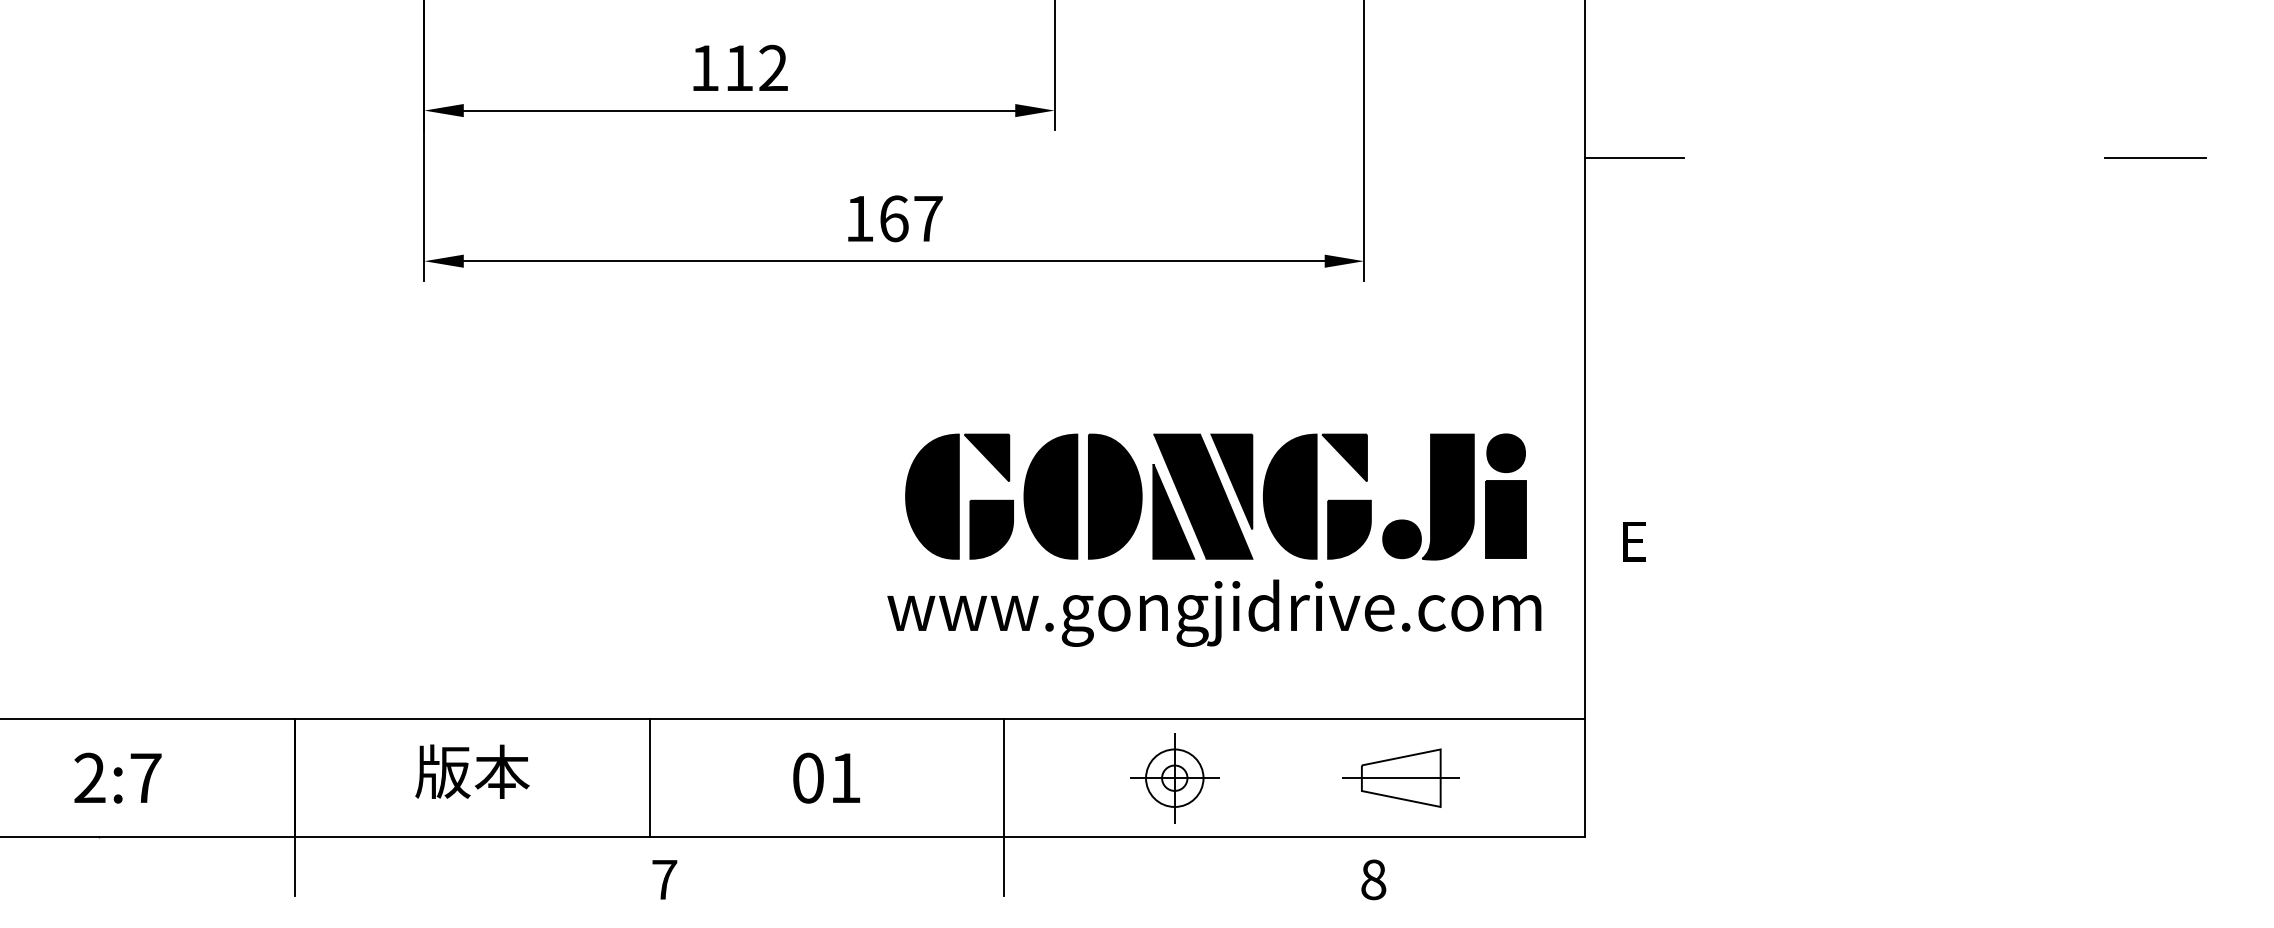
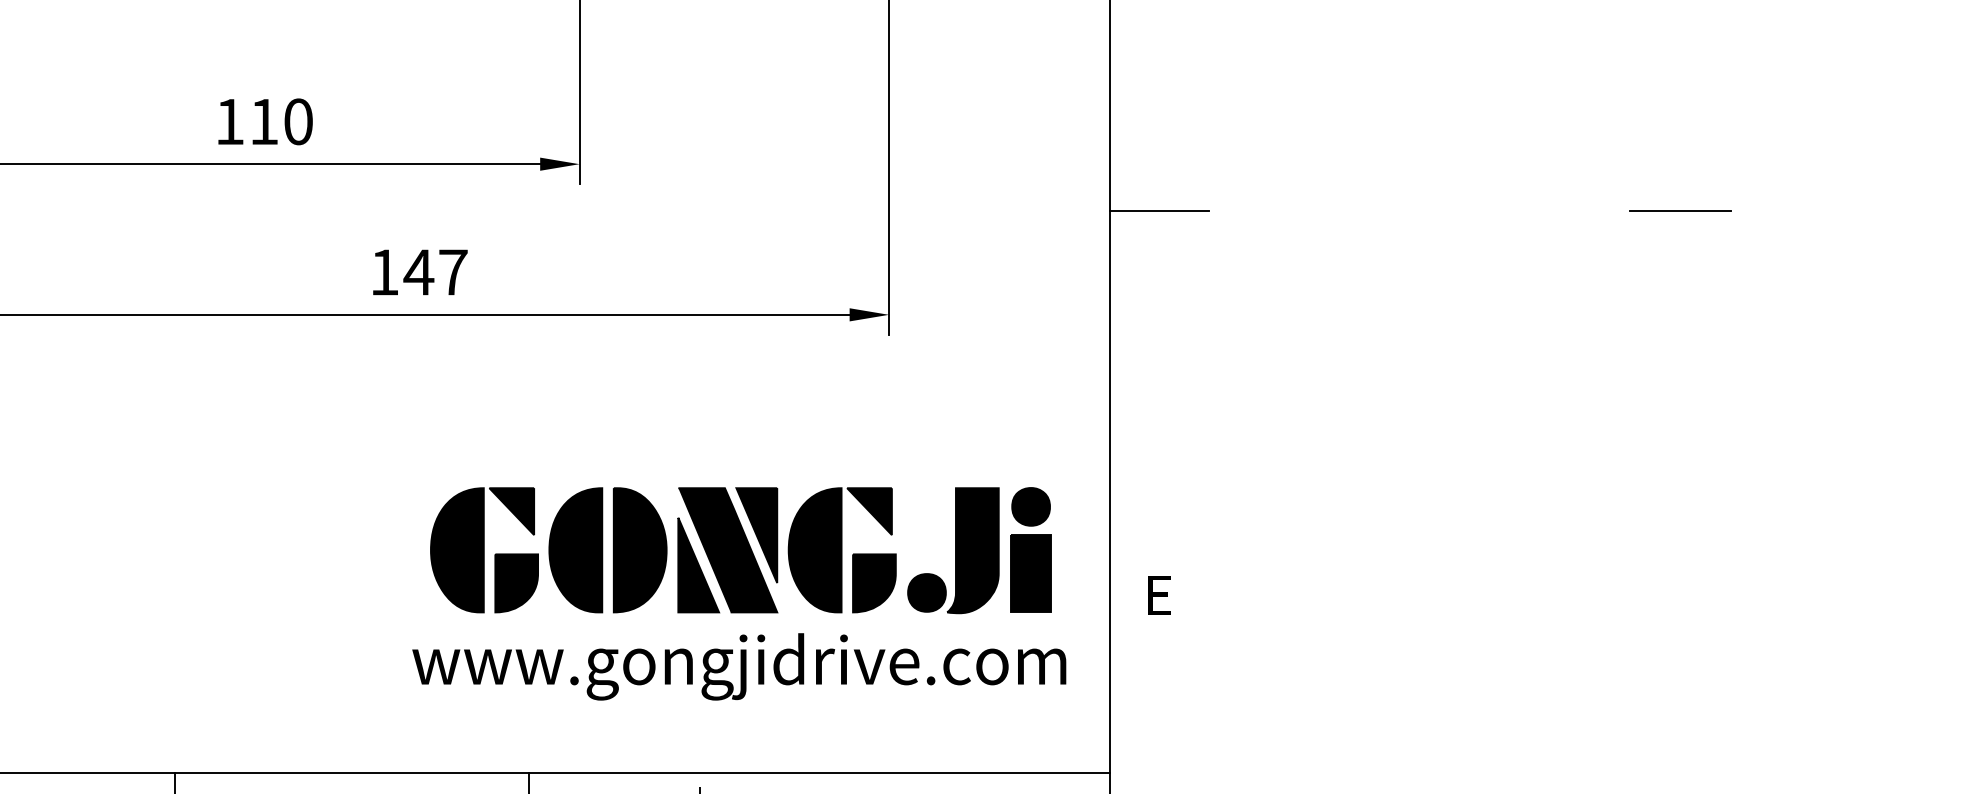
text: (773, 67) -> (298, 121), 112 -> 110
text: (893, 218) -> (418, 272), 167 -> 147

